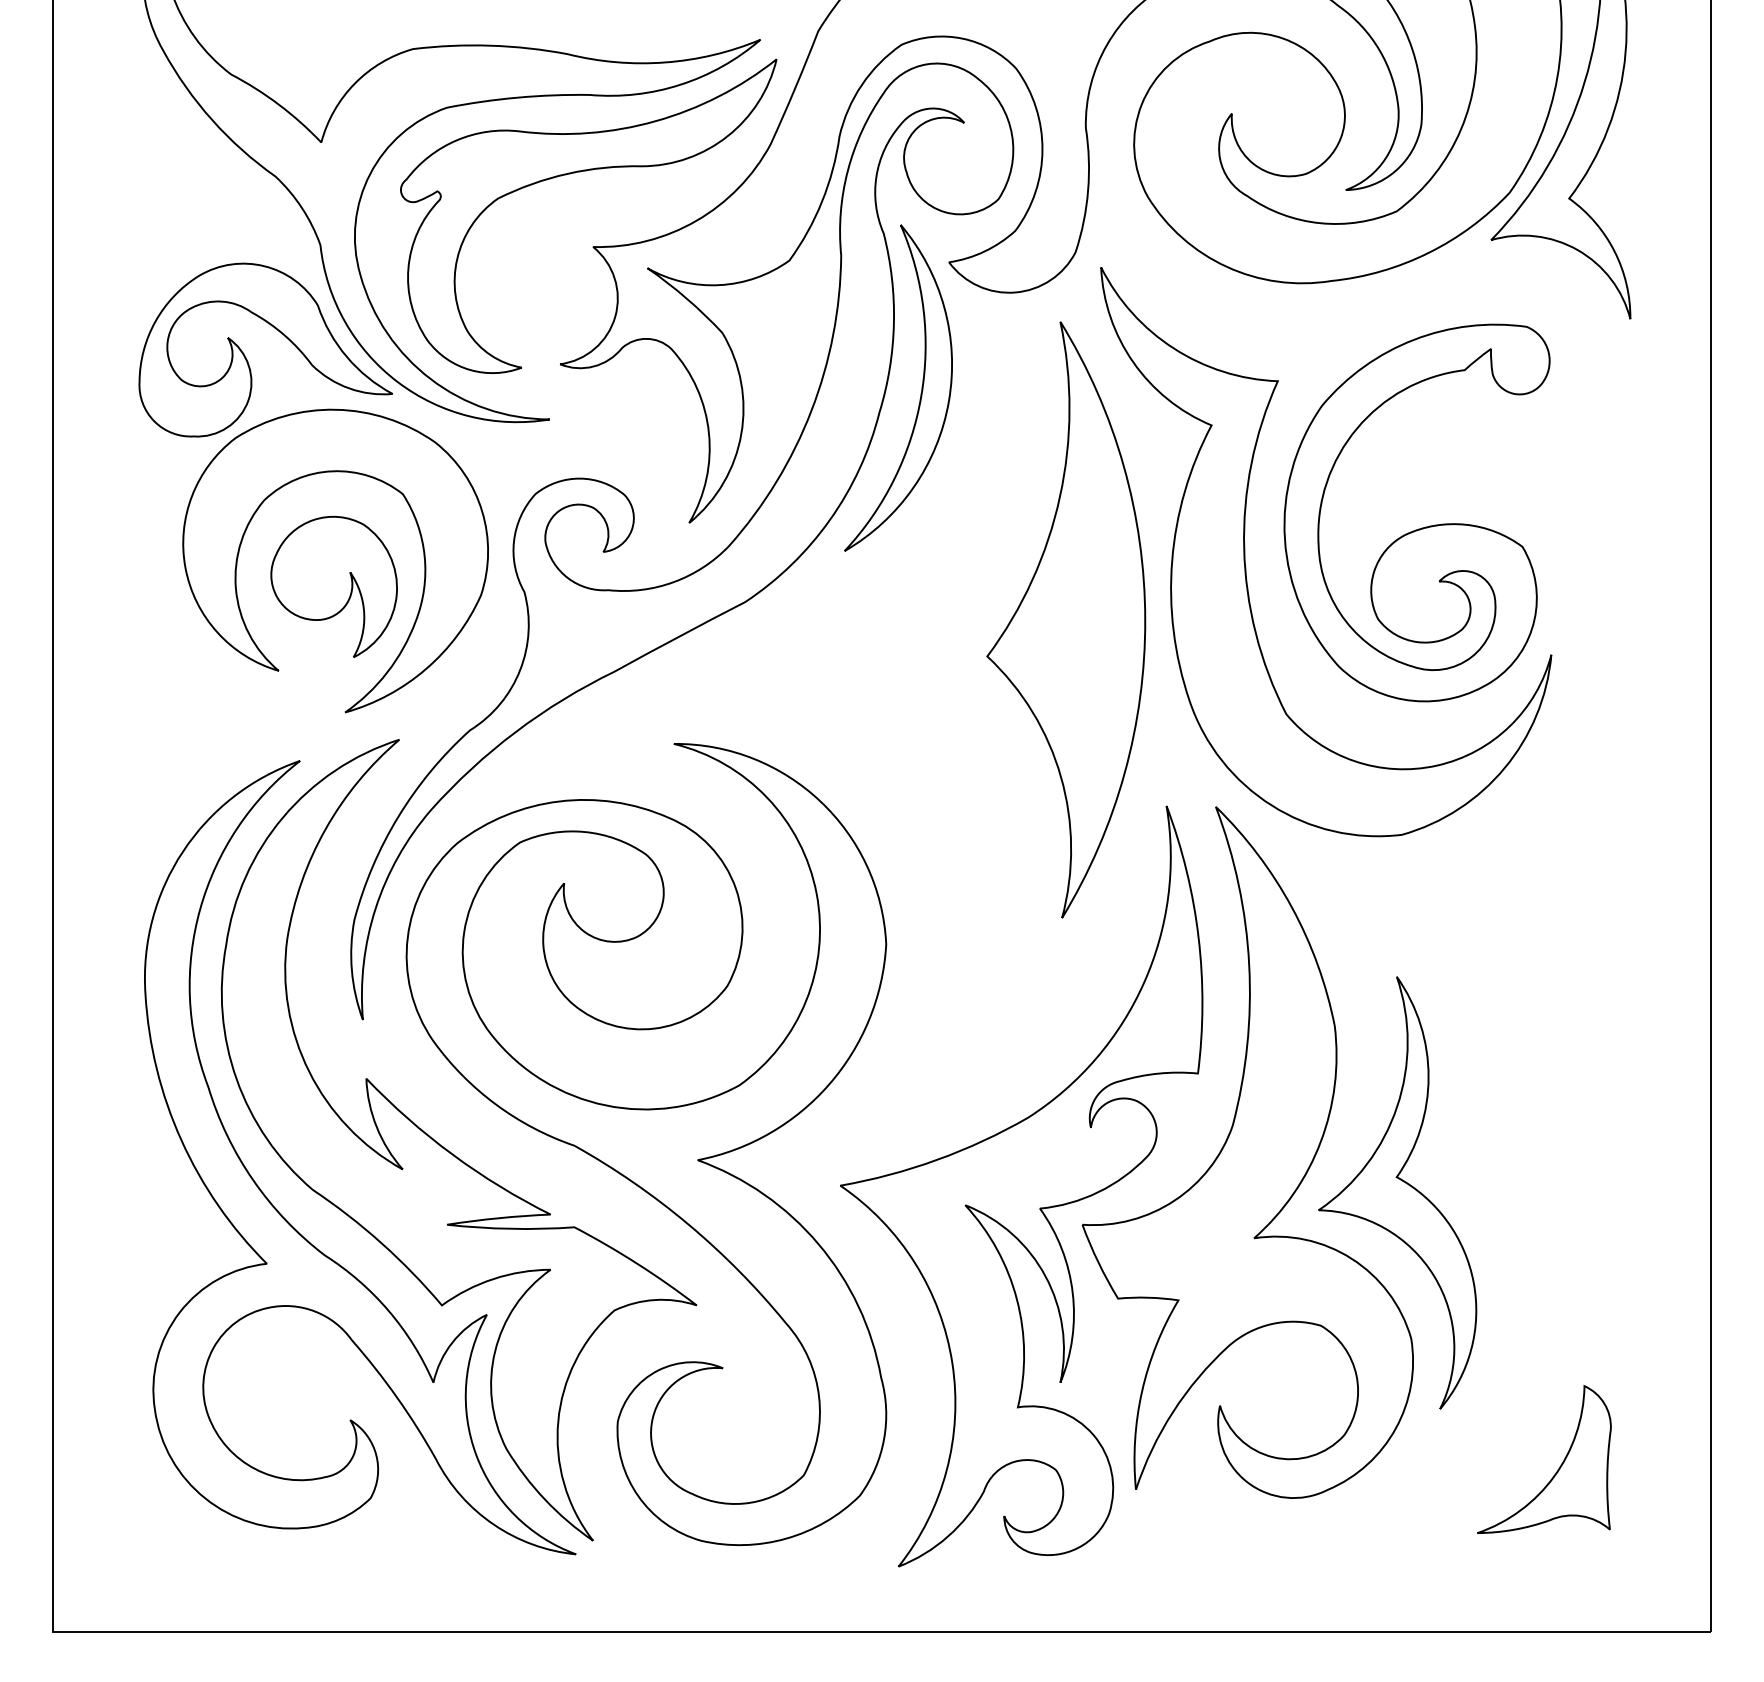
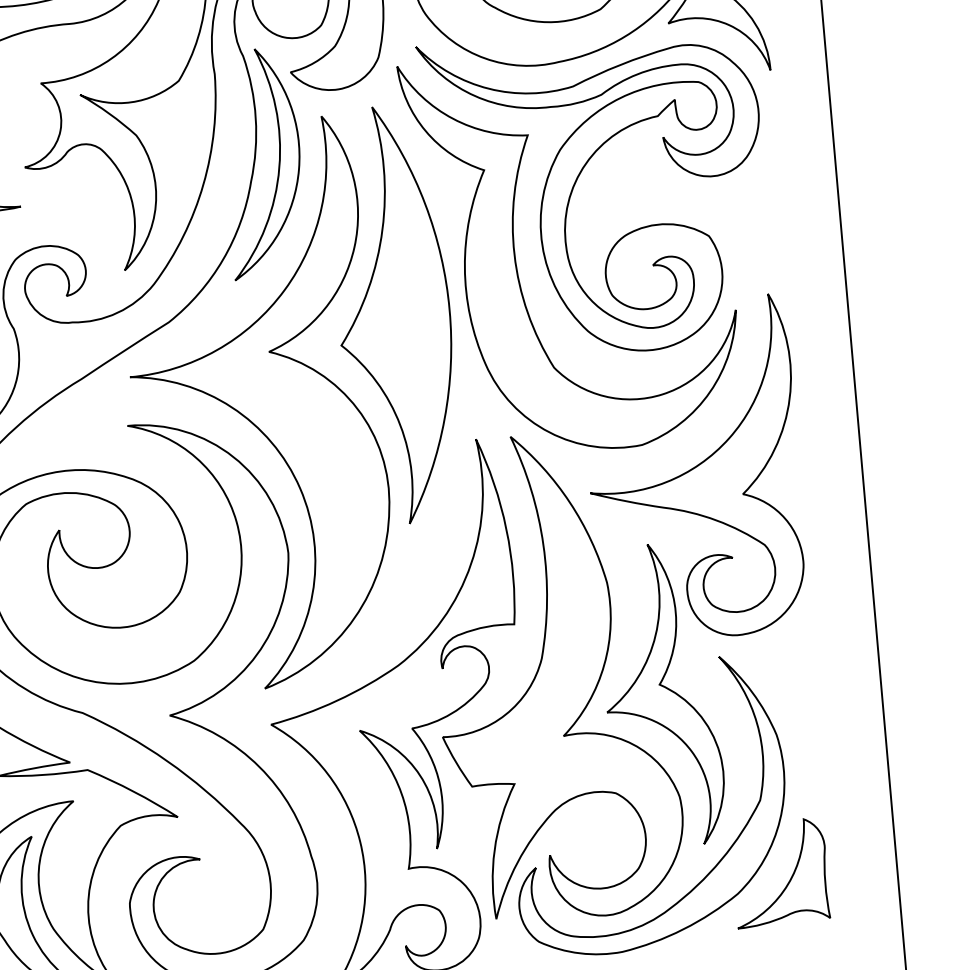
part: (1364, 340) -> (585, 101), added
part: (860, 731) -> (257, 405), added
part: (1471, 876) -> (693, 469), added
part: (1451, 1442) -> (714, 866), added

